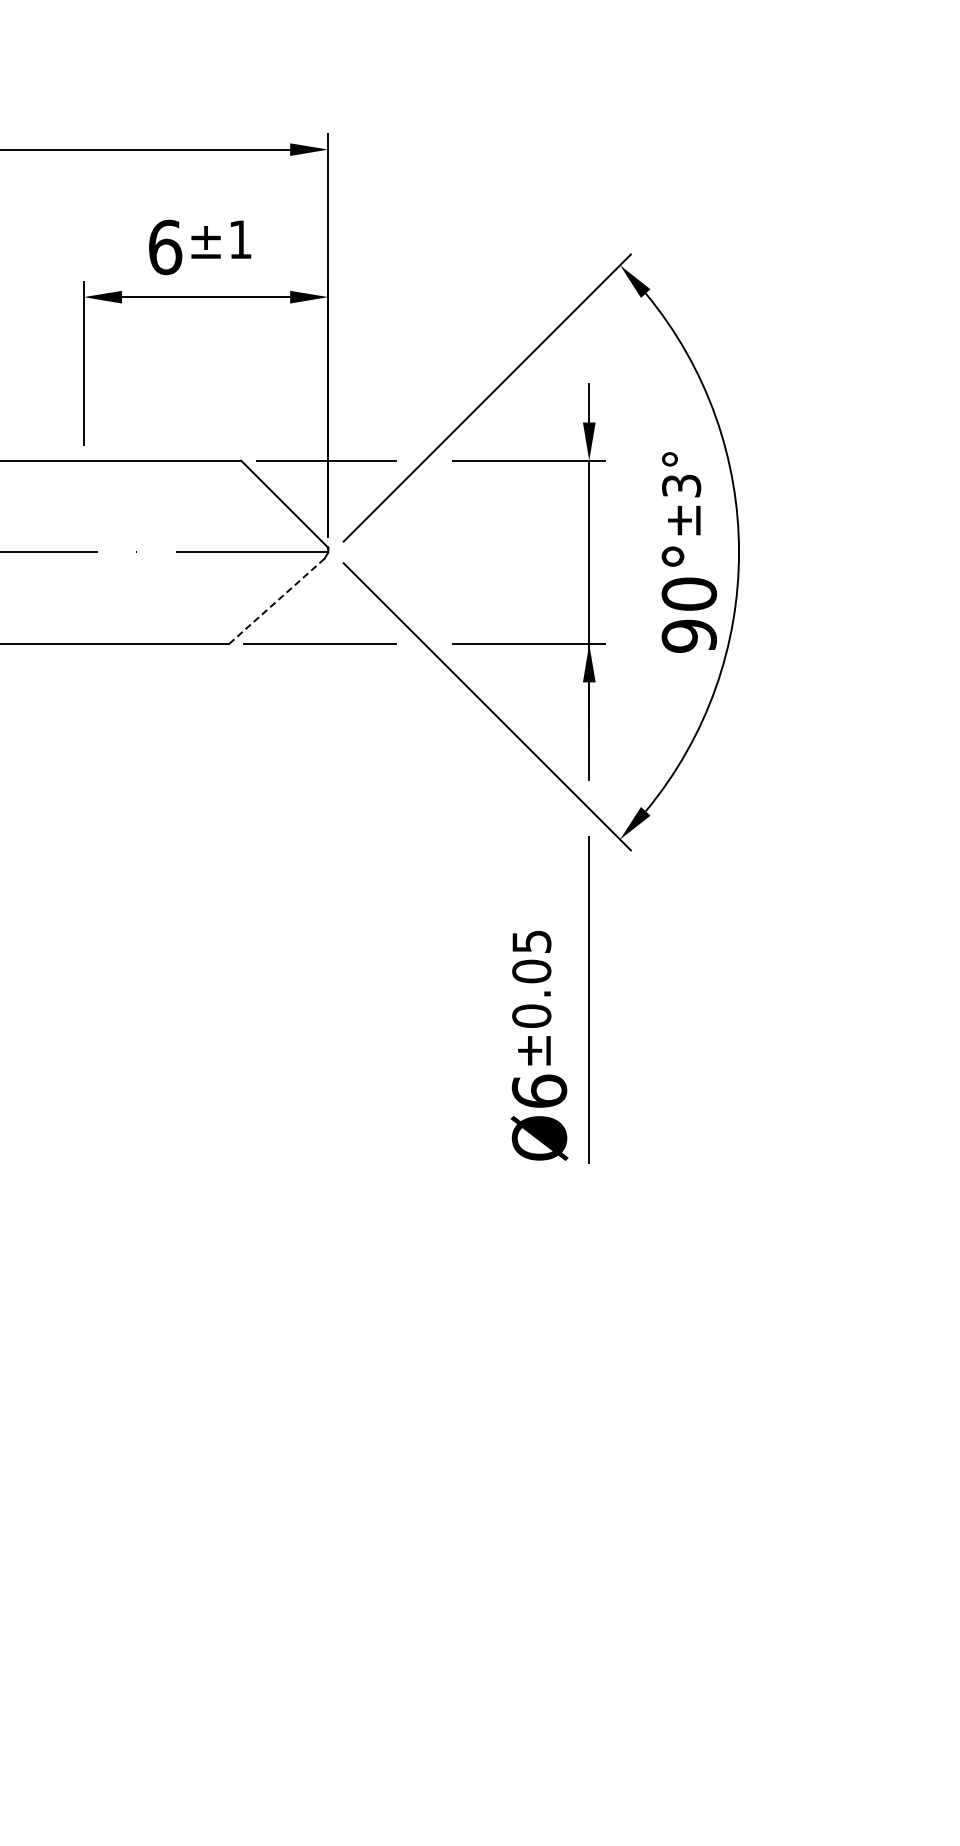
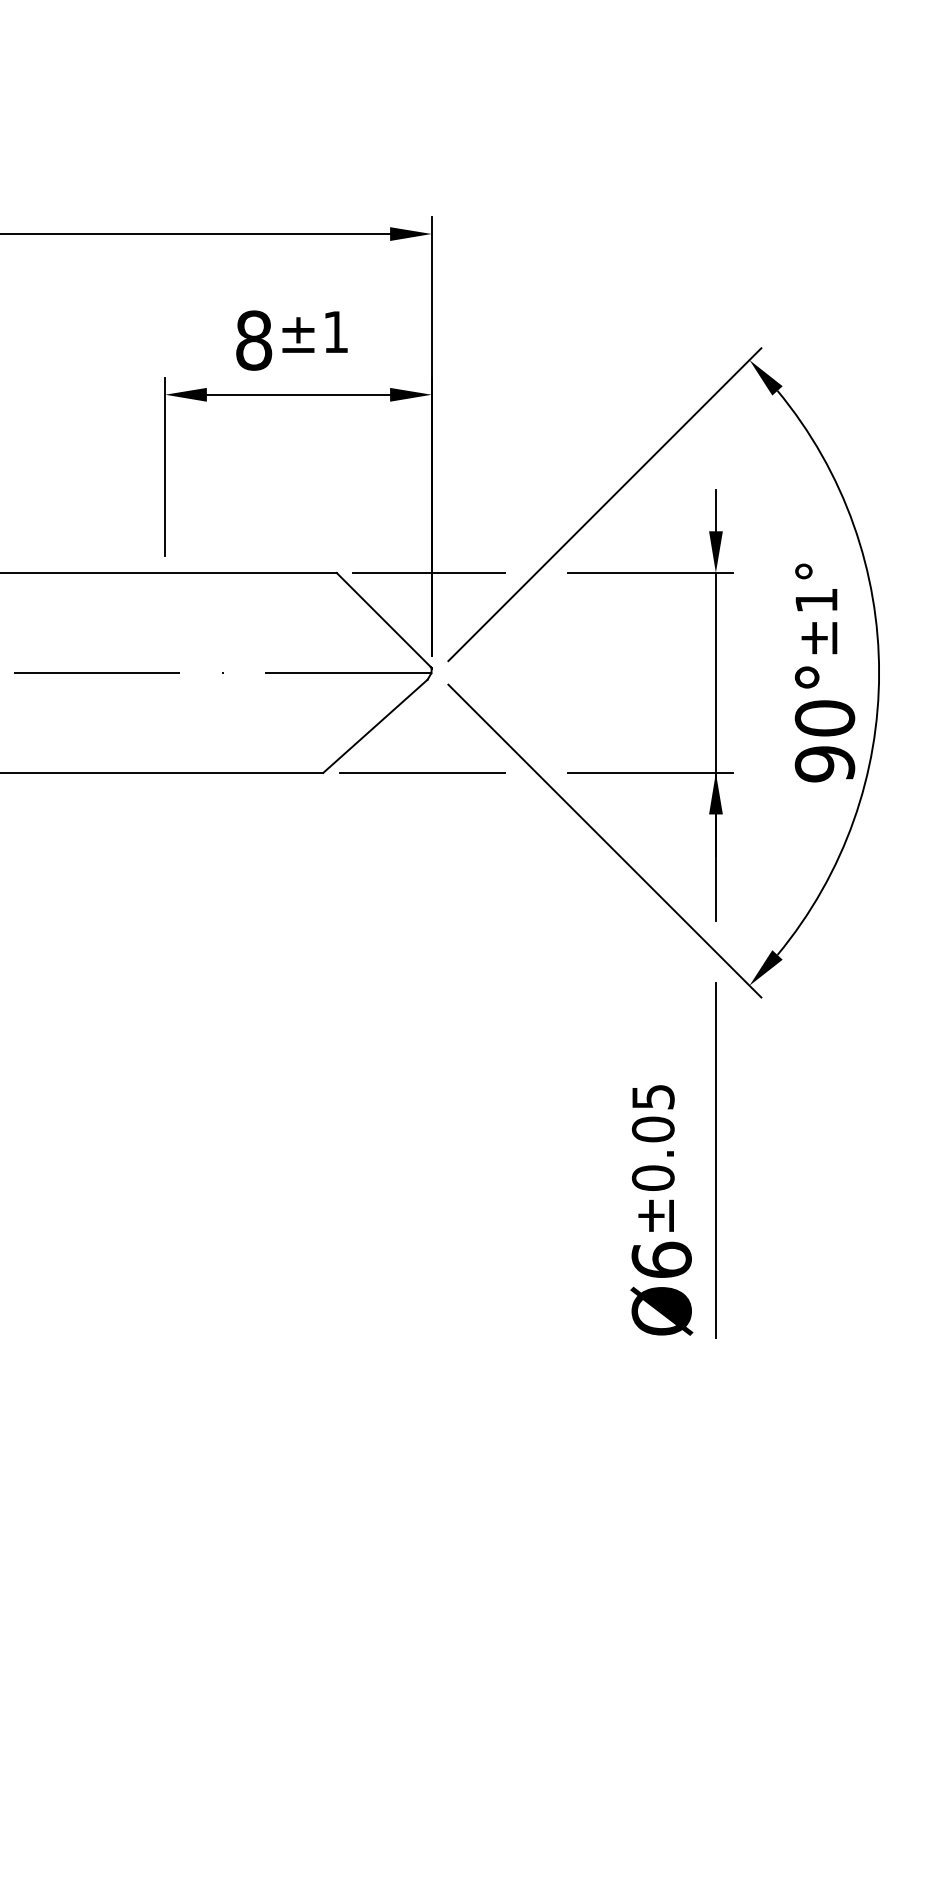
text: (165, 247) -> (254, 340), 6 -> 8
text: (681, 485) -> (816, 599), ±3° -> ±1°
line: (276, 601) -> (375, 726), dashed -> solid

